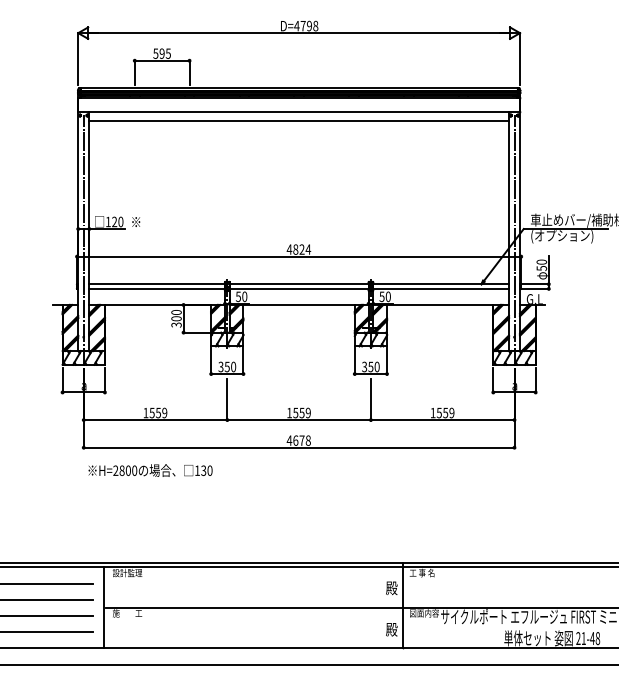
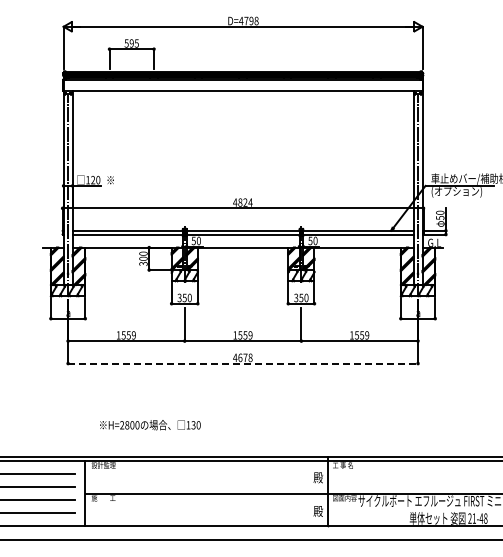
line: (298, 121) -> (242, 98), removed
line: (299, 447) -> (243, 363), solid -> dashed
text: (150, 471) -> (150, 425), moved

